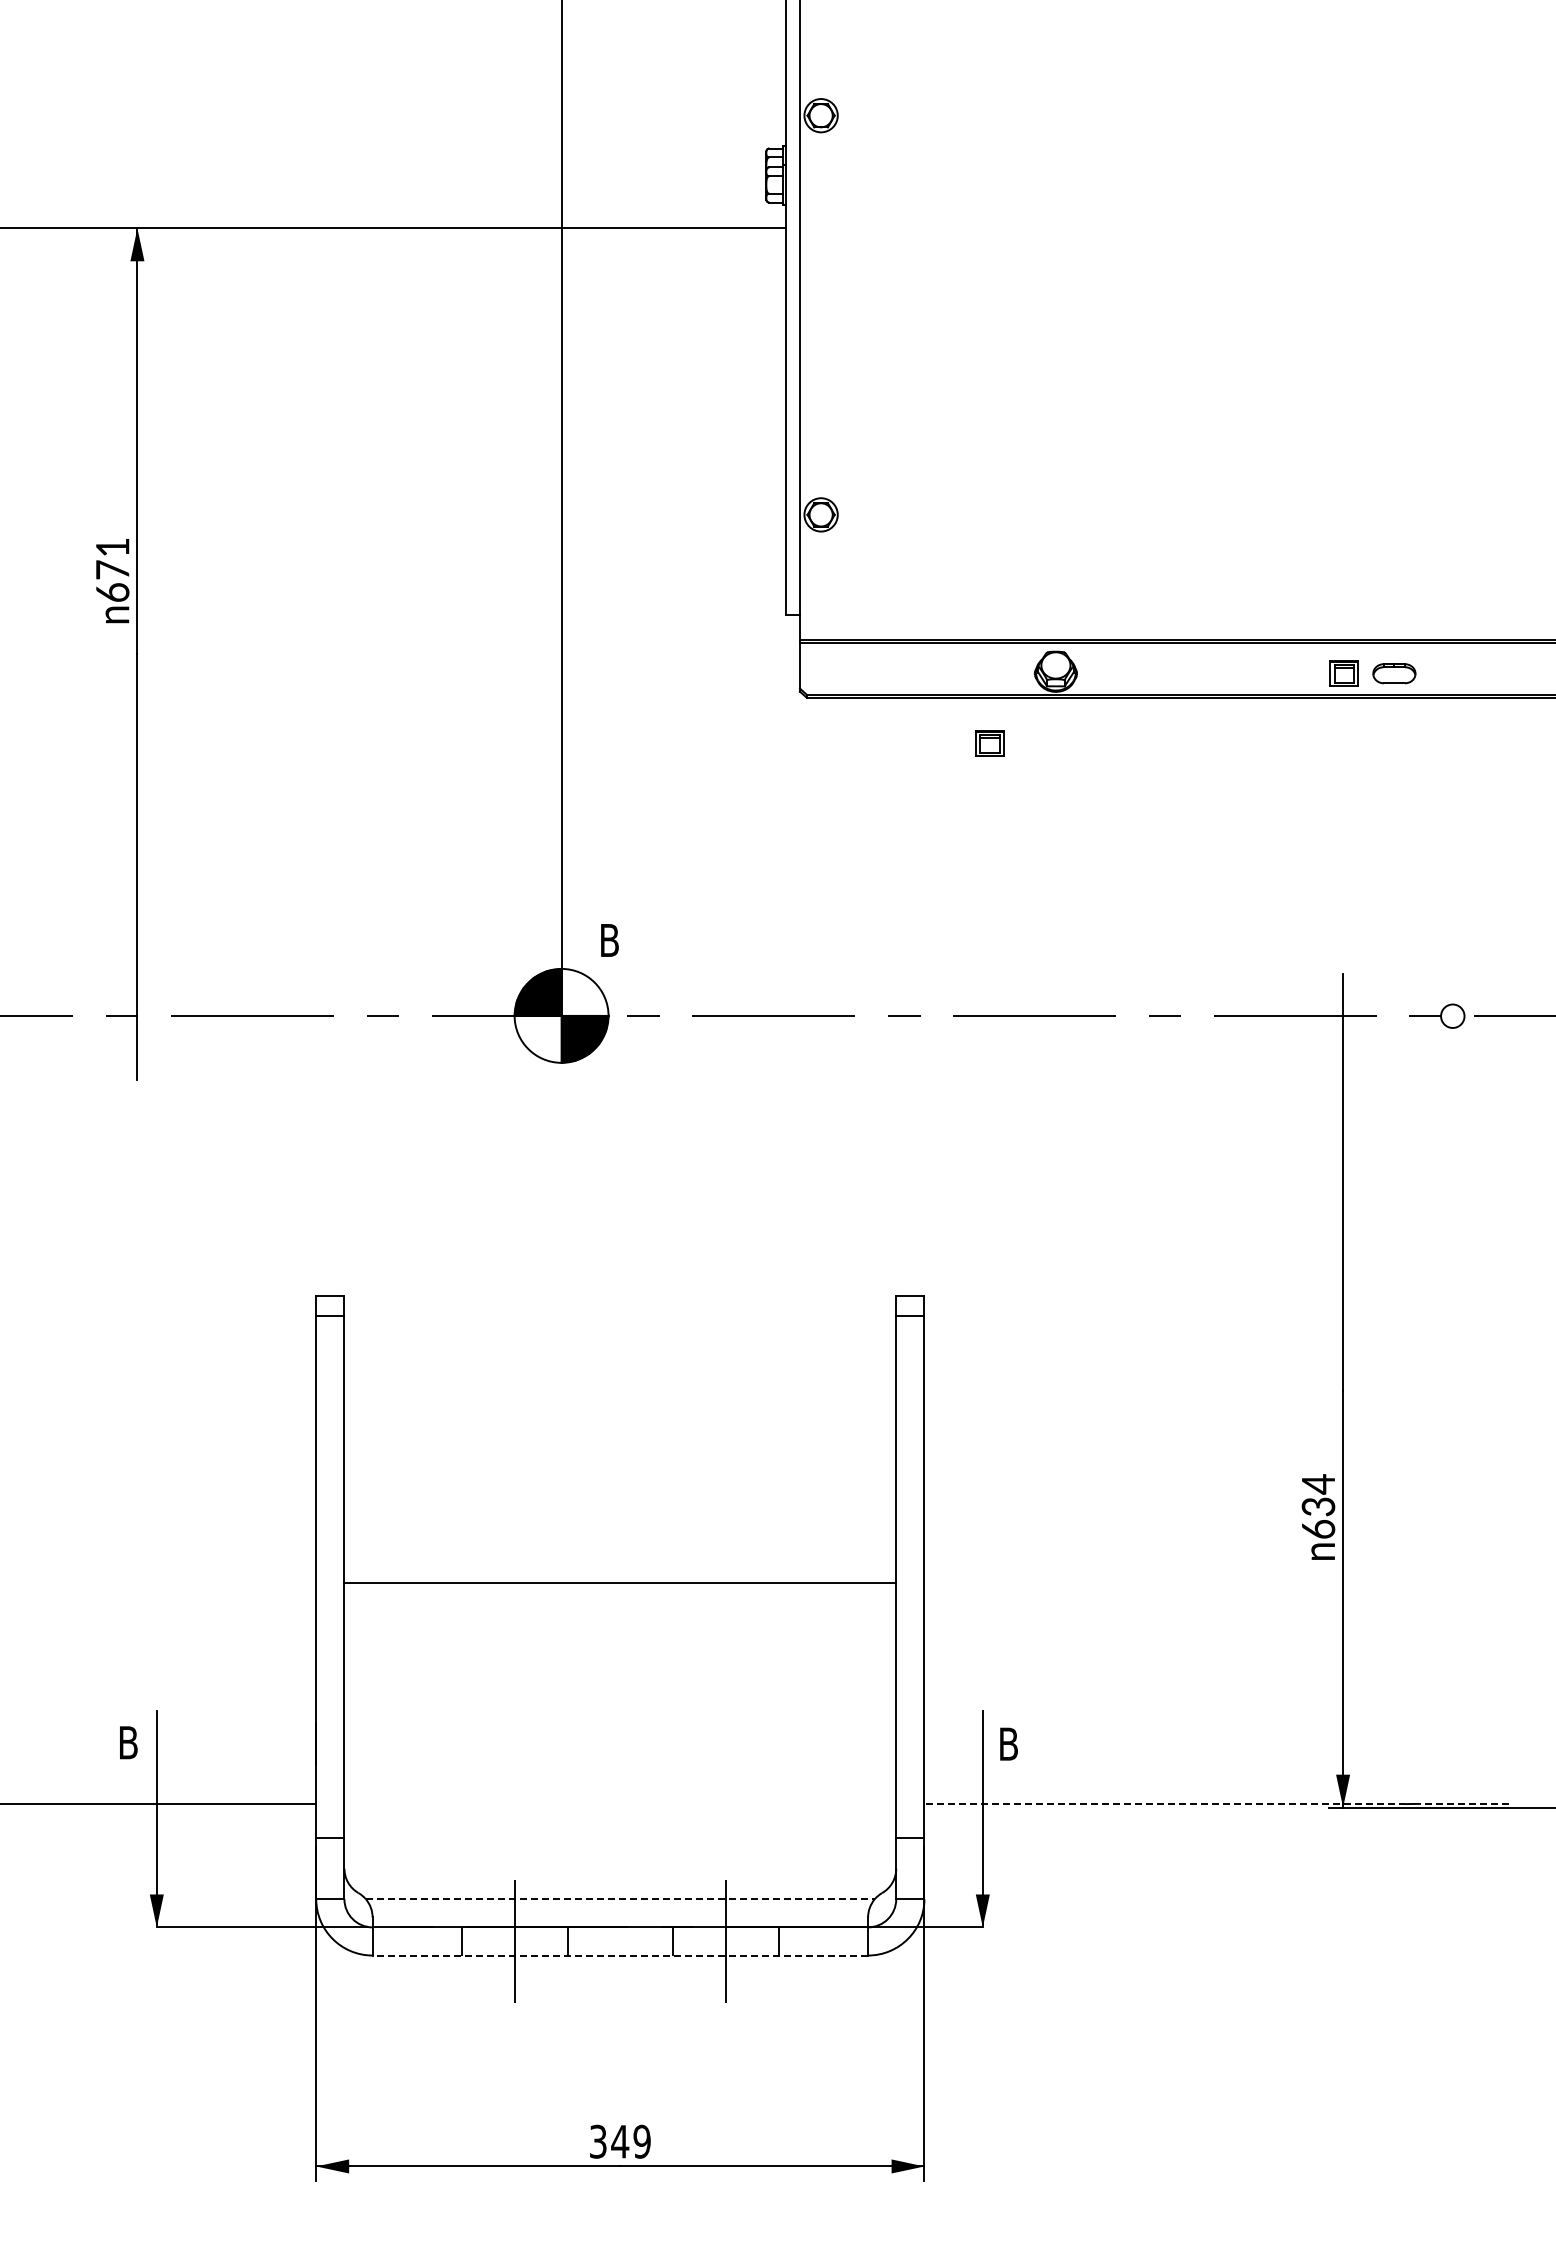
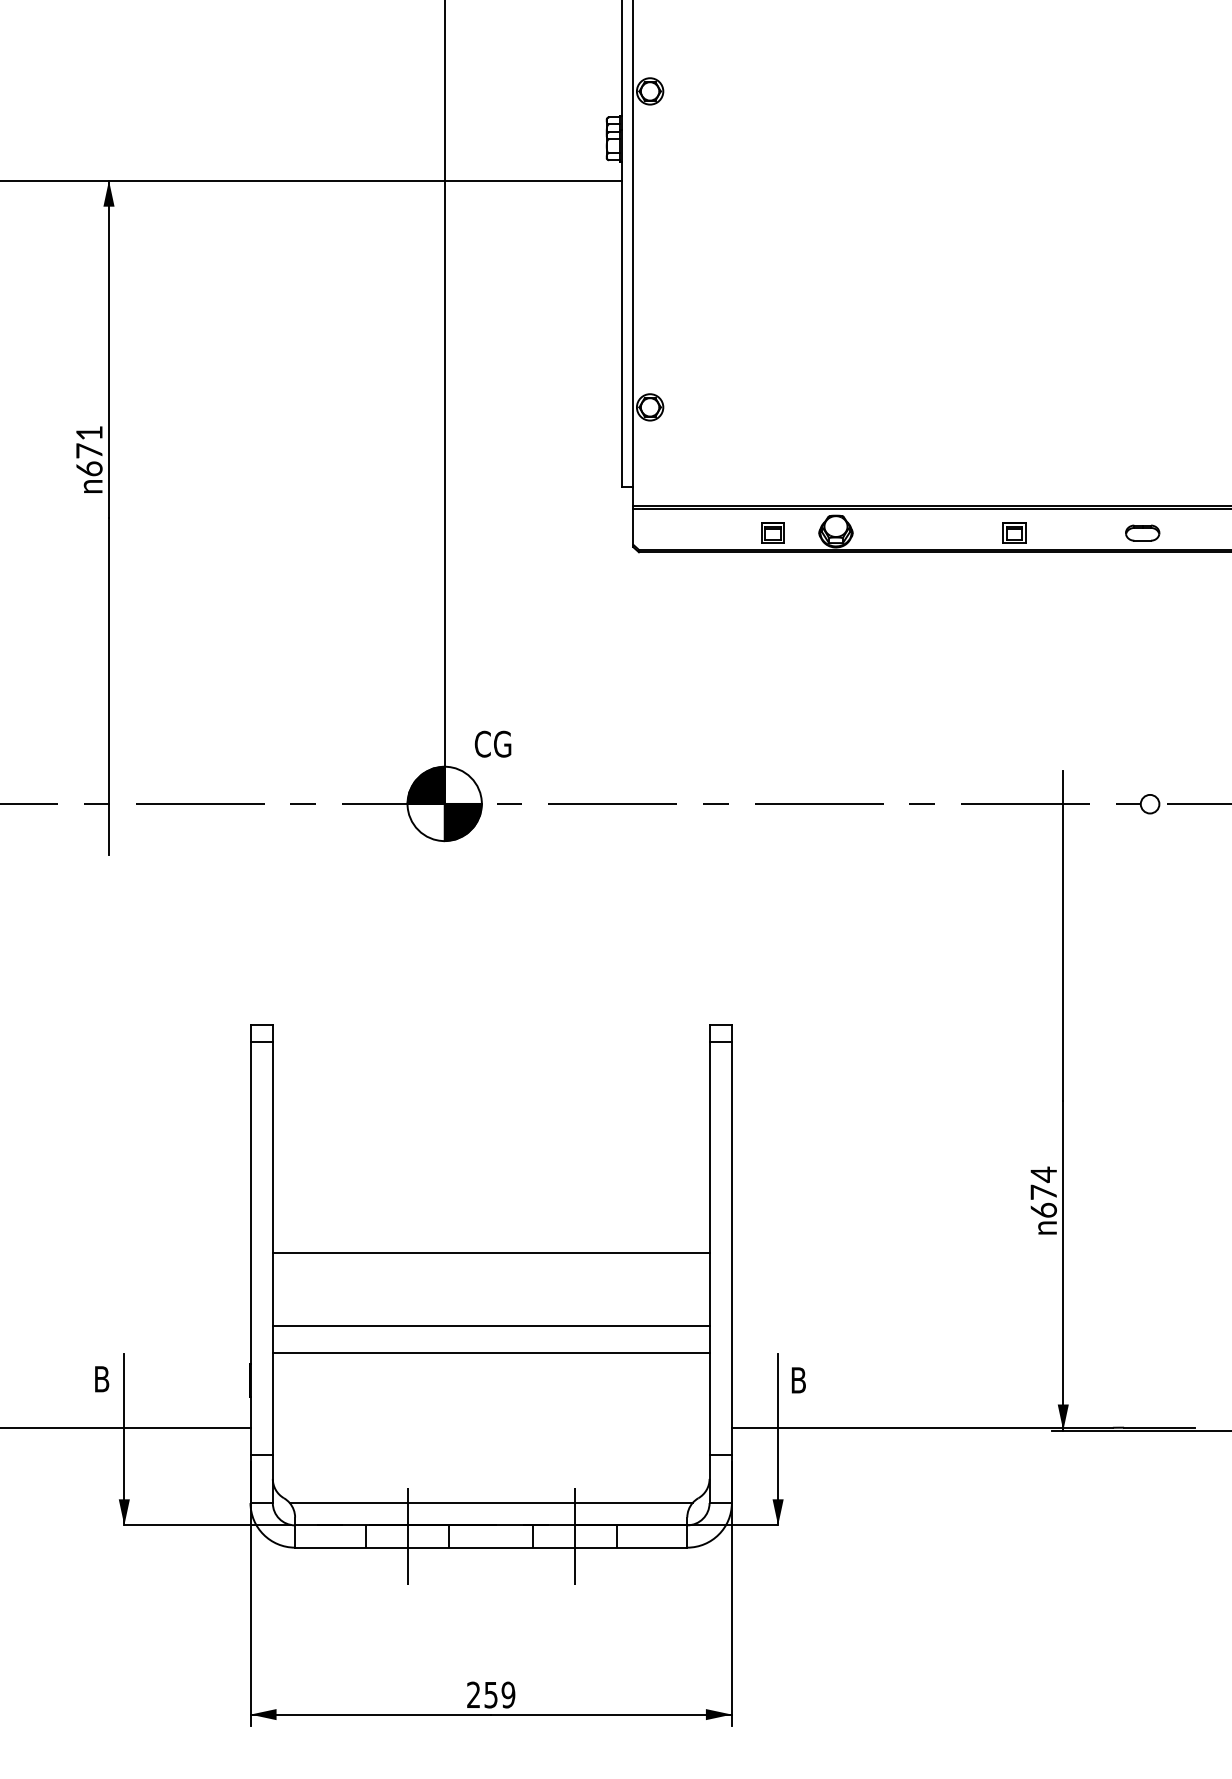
part: (1343, 673) -> (1013, 532), moved
part: (1394, 673) -> (1142, 532), moved
part: (989, 743) -> (772, 532), moved
text: (622, 940) -> (492, 744), B -> CG
text: (1318, 1506) -> (1043, 1192), 634 -> 674
line: (620, 1675) -> (491, 1326), added
line: (620, 1708) -> (491, 1352), added
line: (1464, 1803) -> (1159, 1427), dashed -> solid
line: (1165, 1804) -> (922, 1428), dashed -> solid
line: (620, 1899) -> (491, 1503), dashed -> solid
line: (620, 1955) -> (491, 1547), dashed -> solid
text: (609, 2141) -> (482, 1694), 349 -> 259

